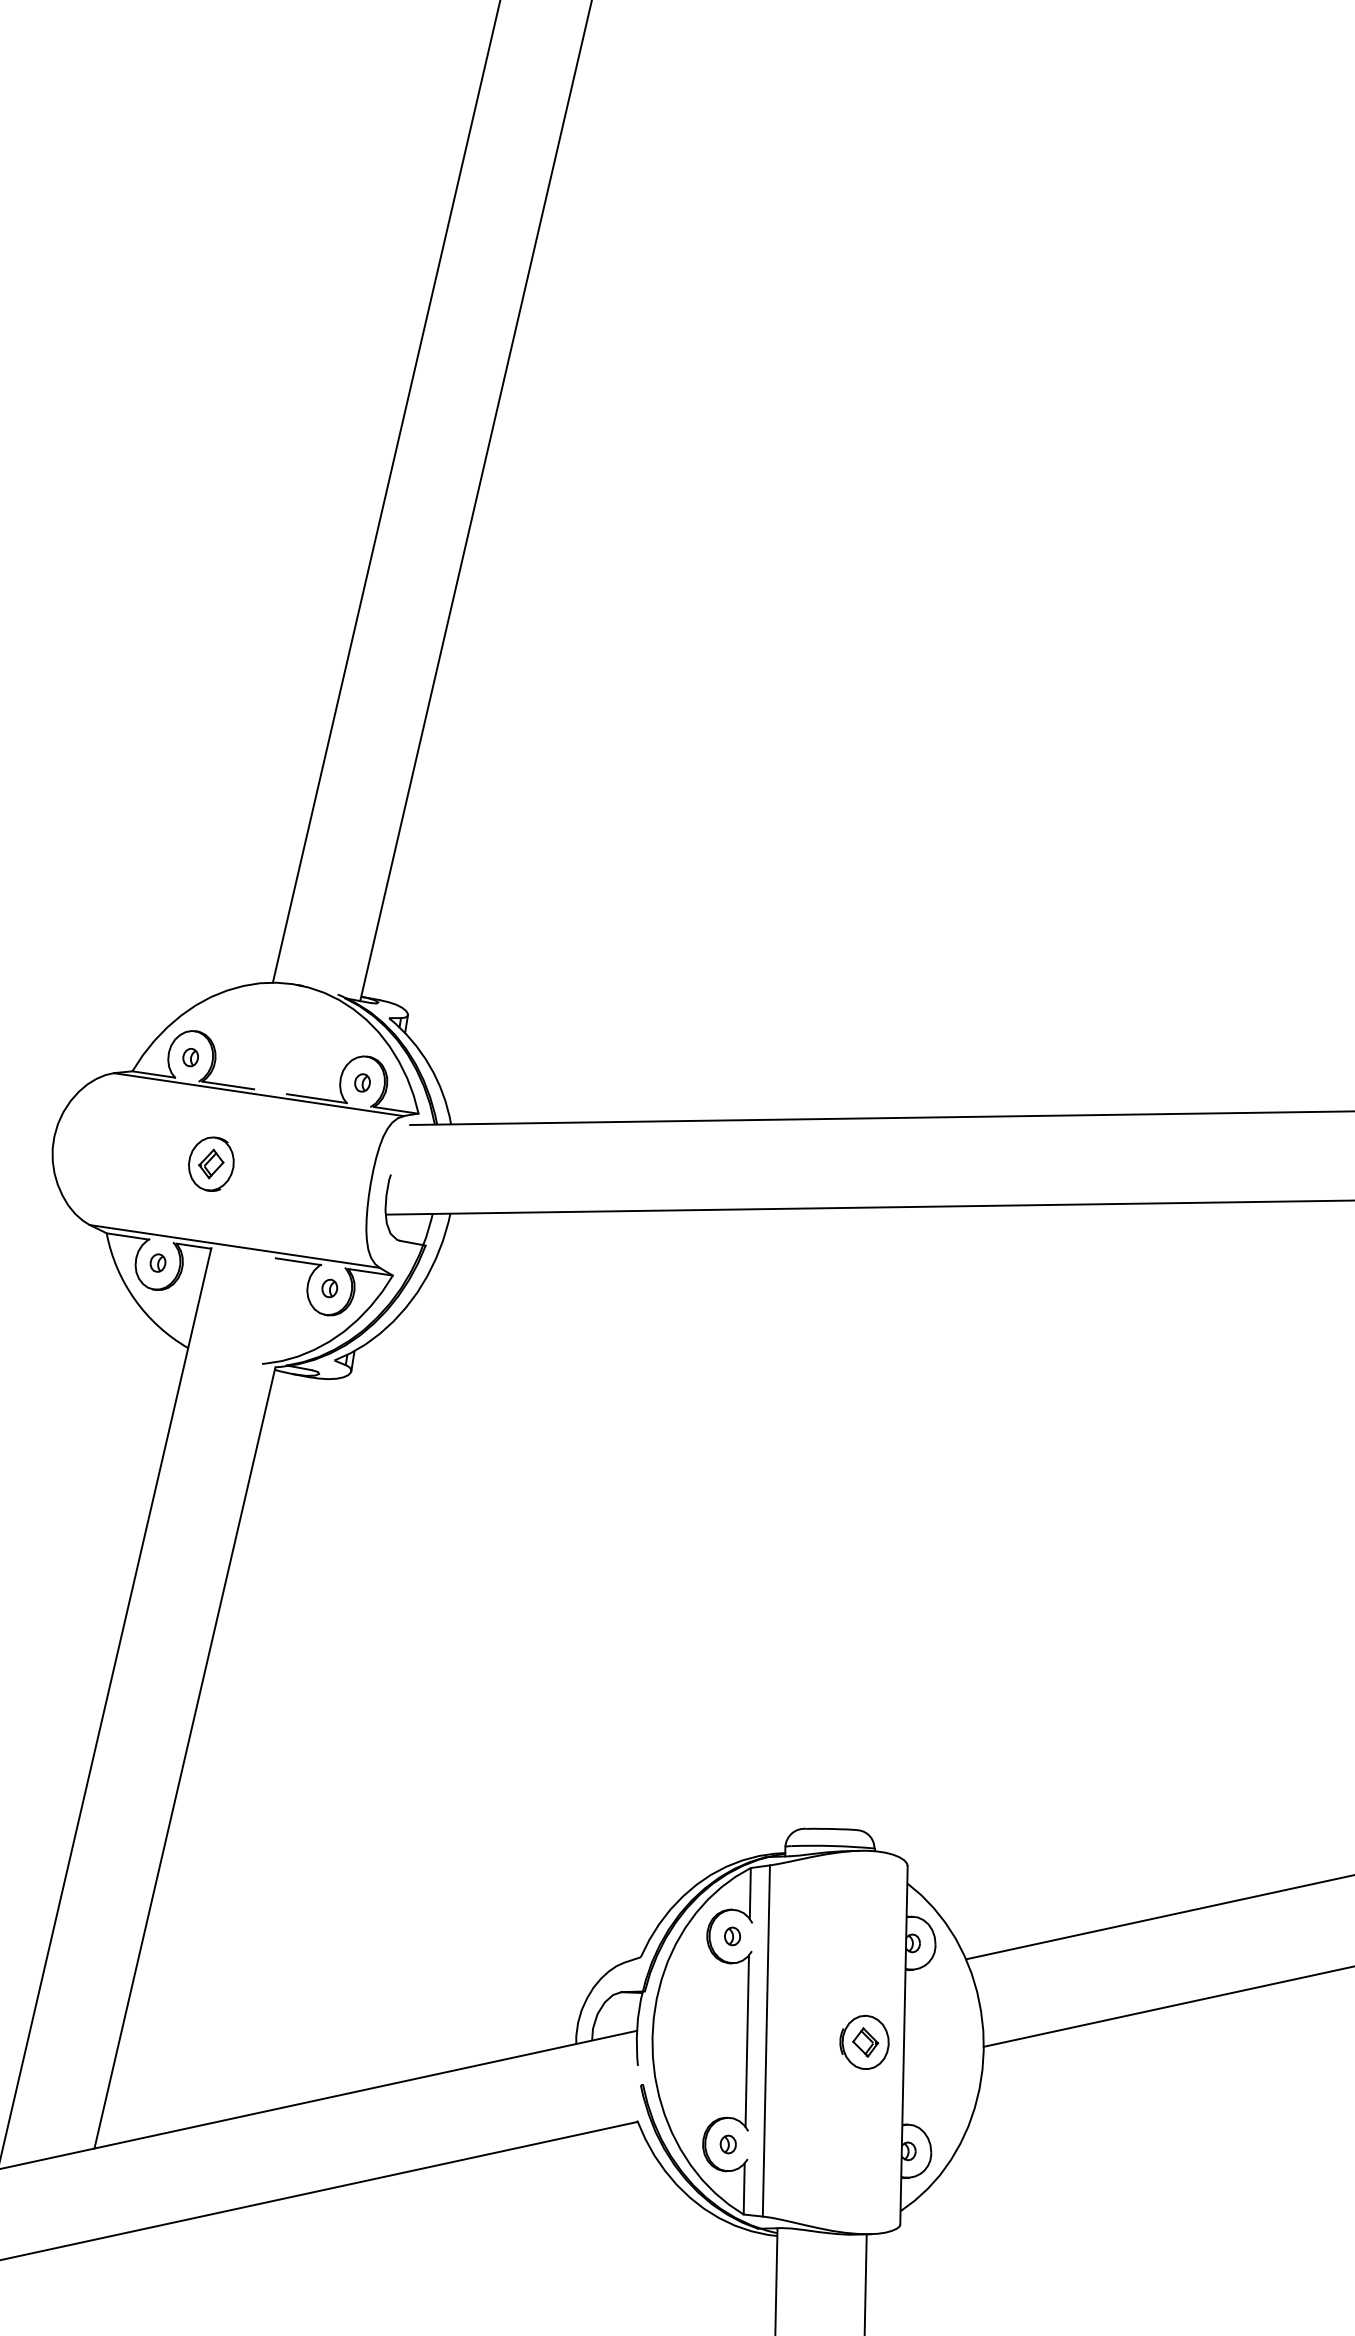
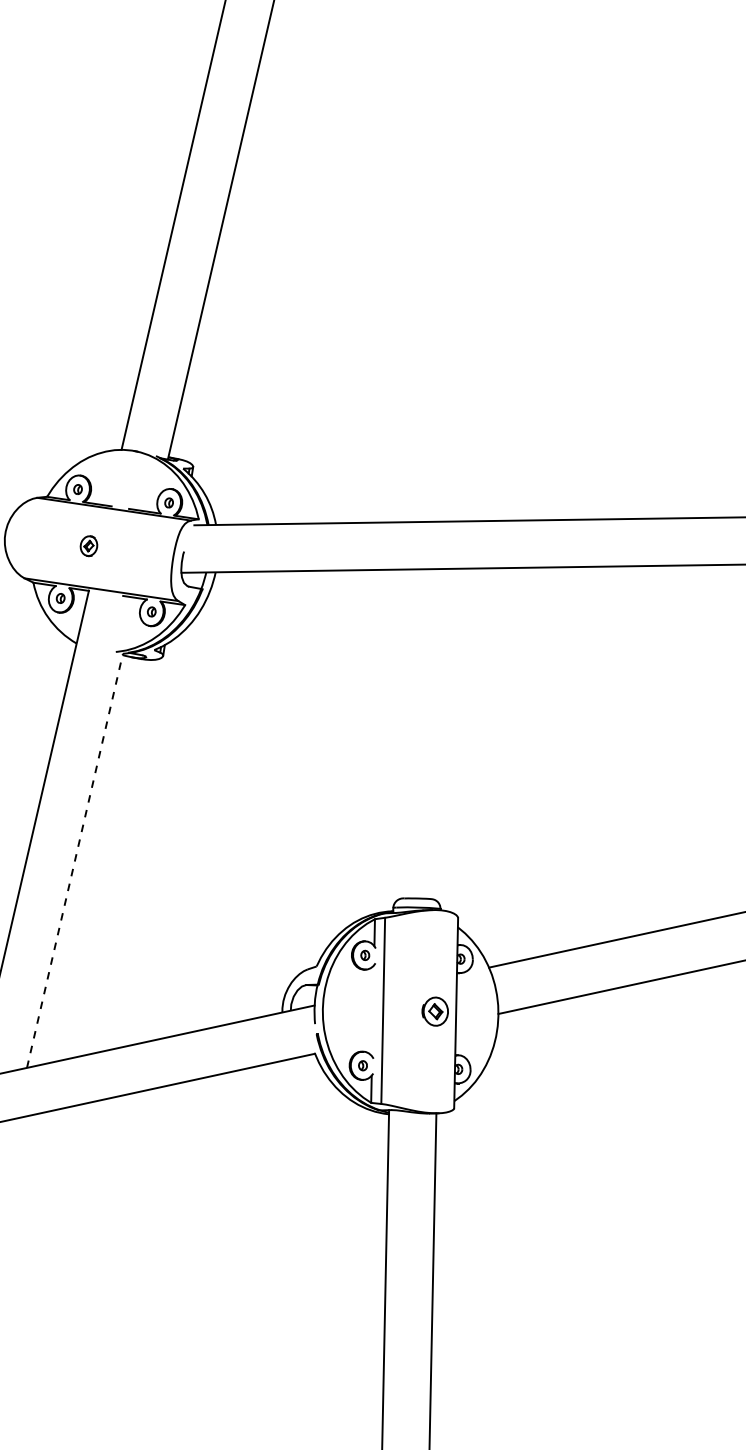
part: (210, 1165) -> (88, 546), size x0.7
line: (184, 1757) -> (74, 860), solid -> dashed
line: (746, 2040) -> (372, 1010), removed

